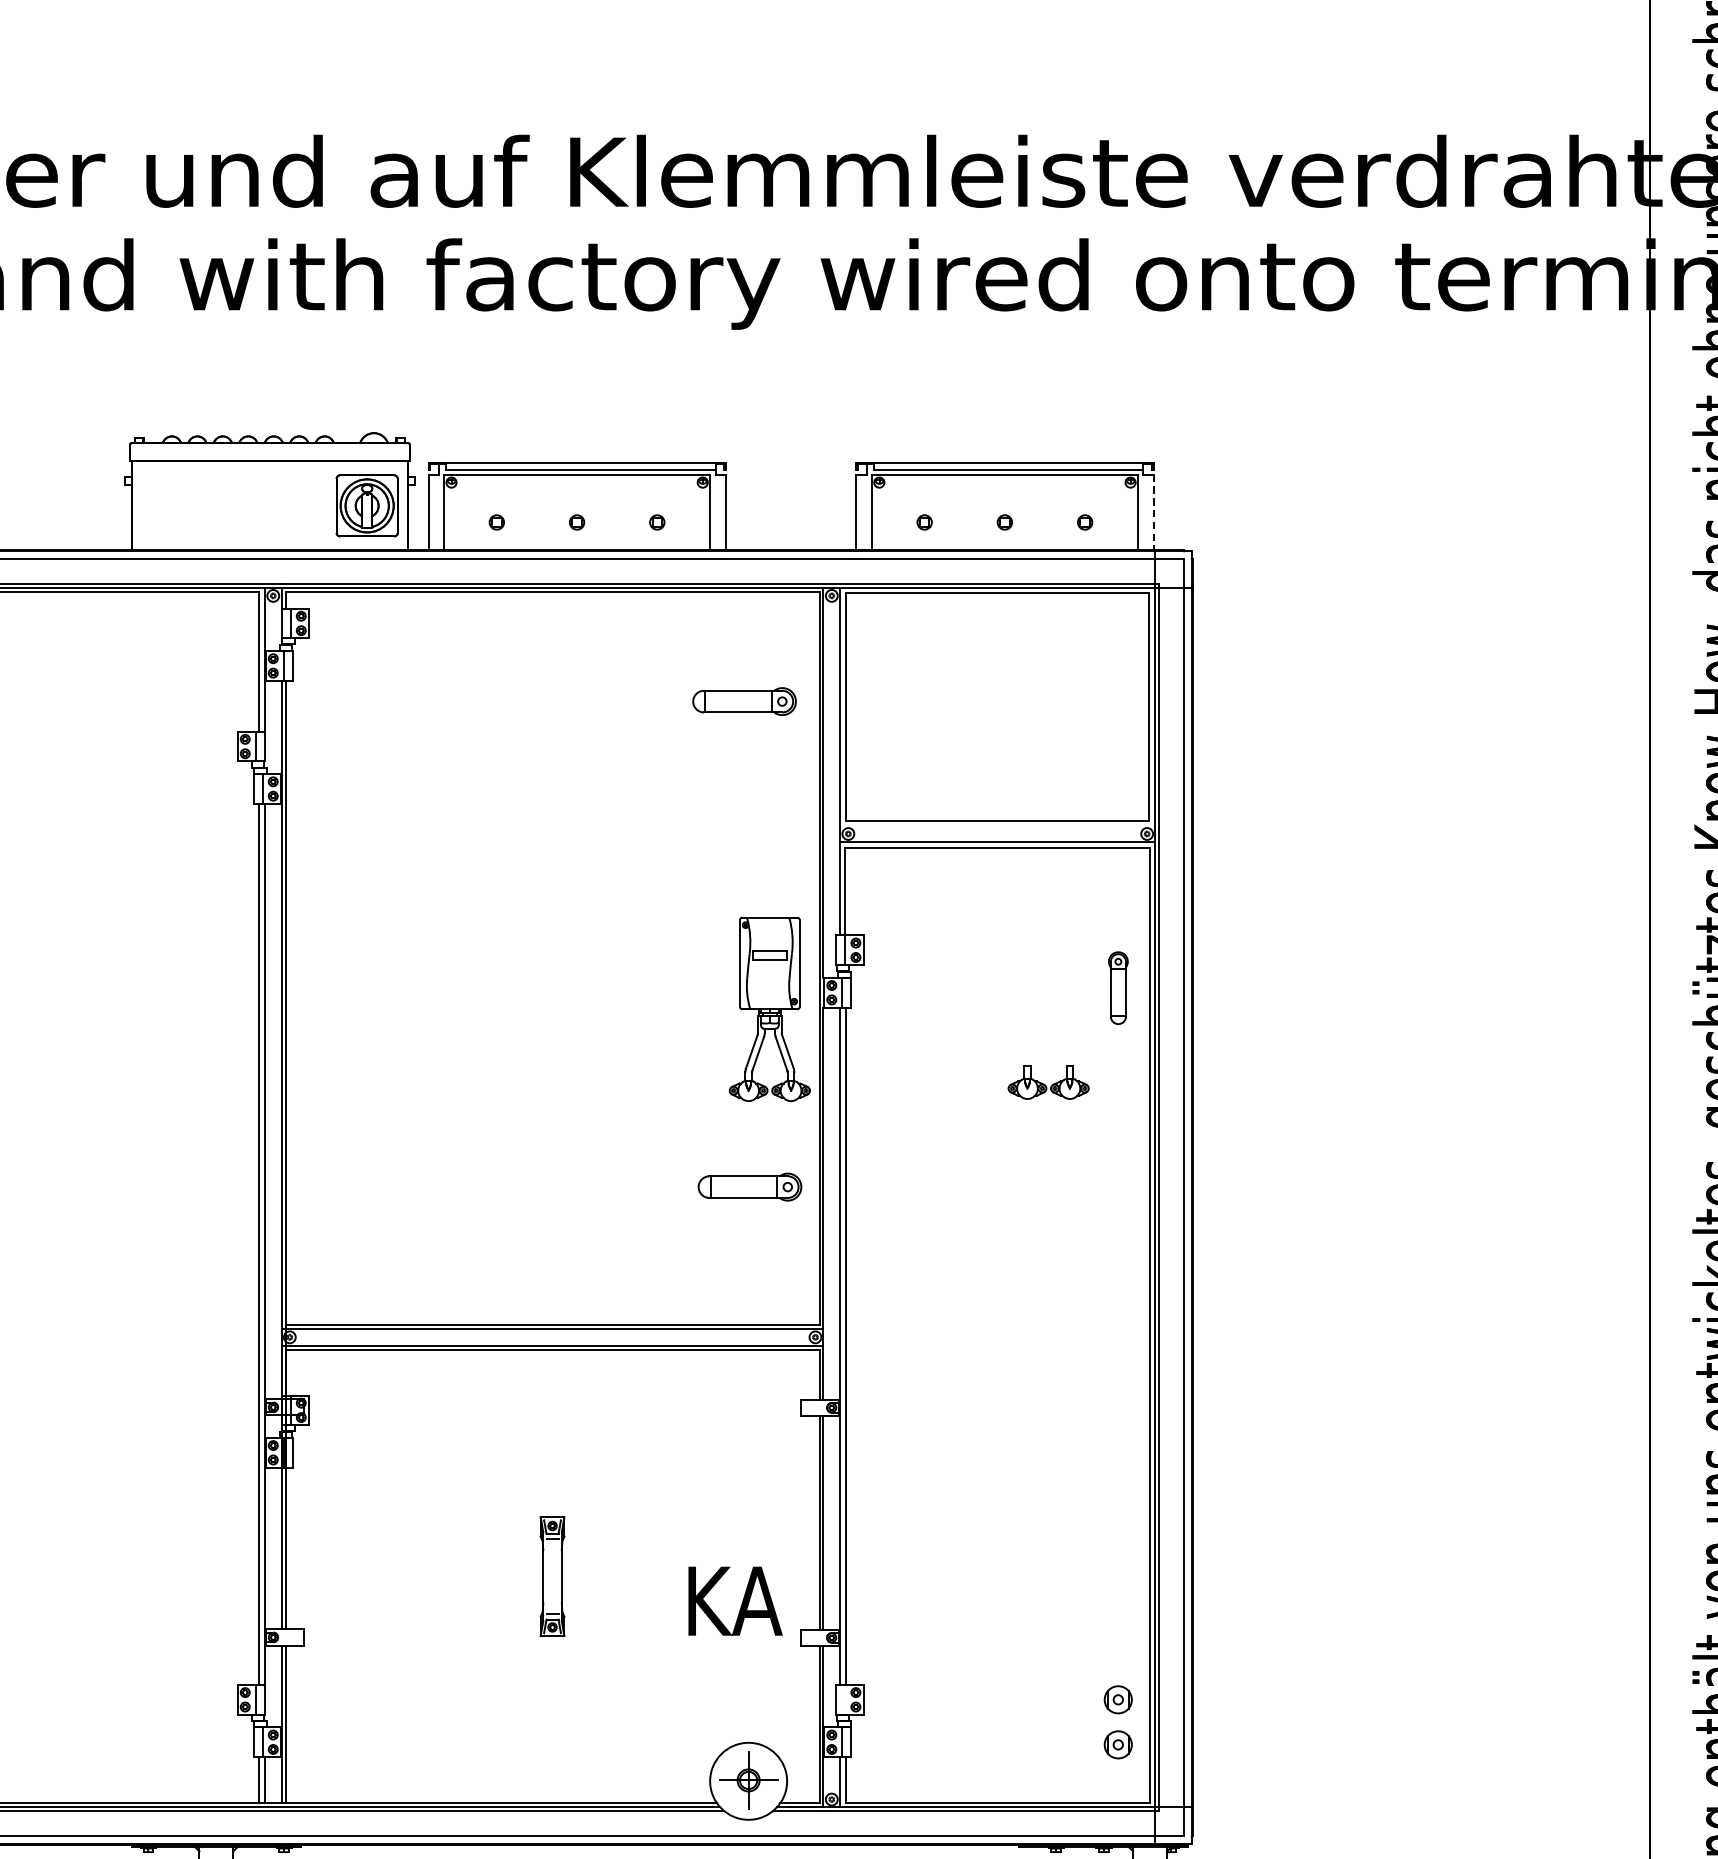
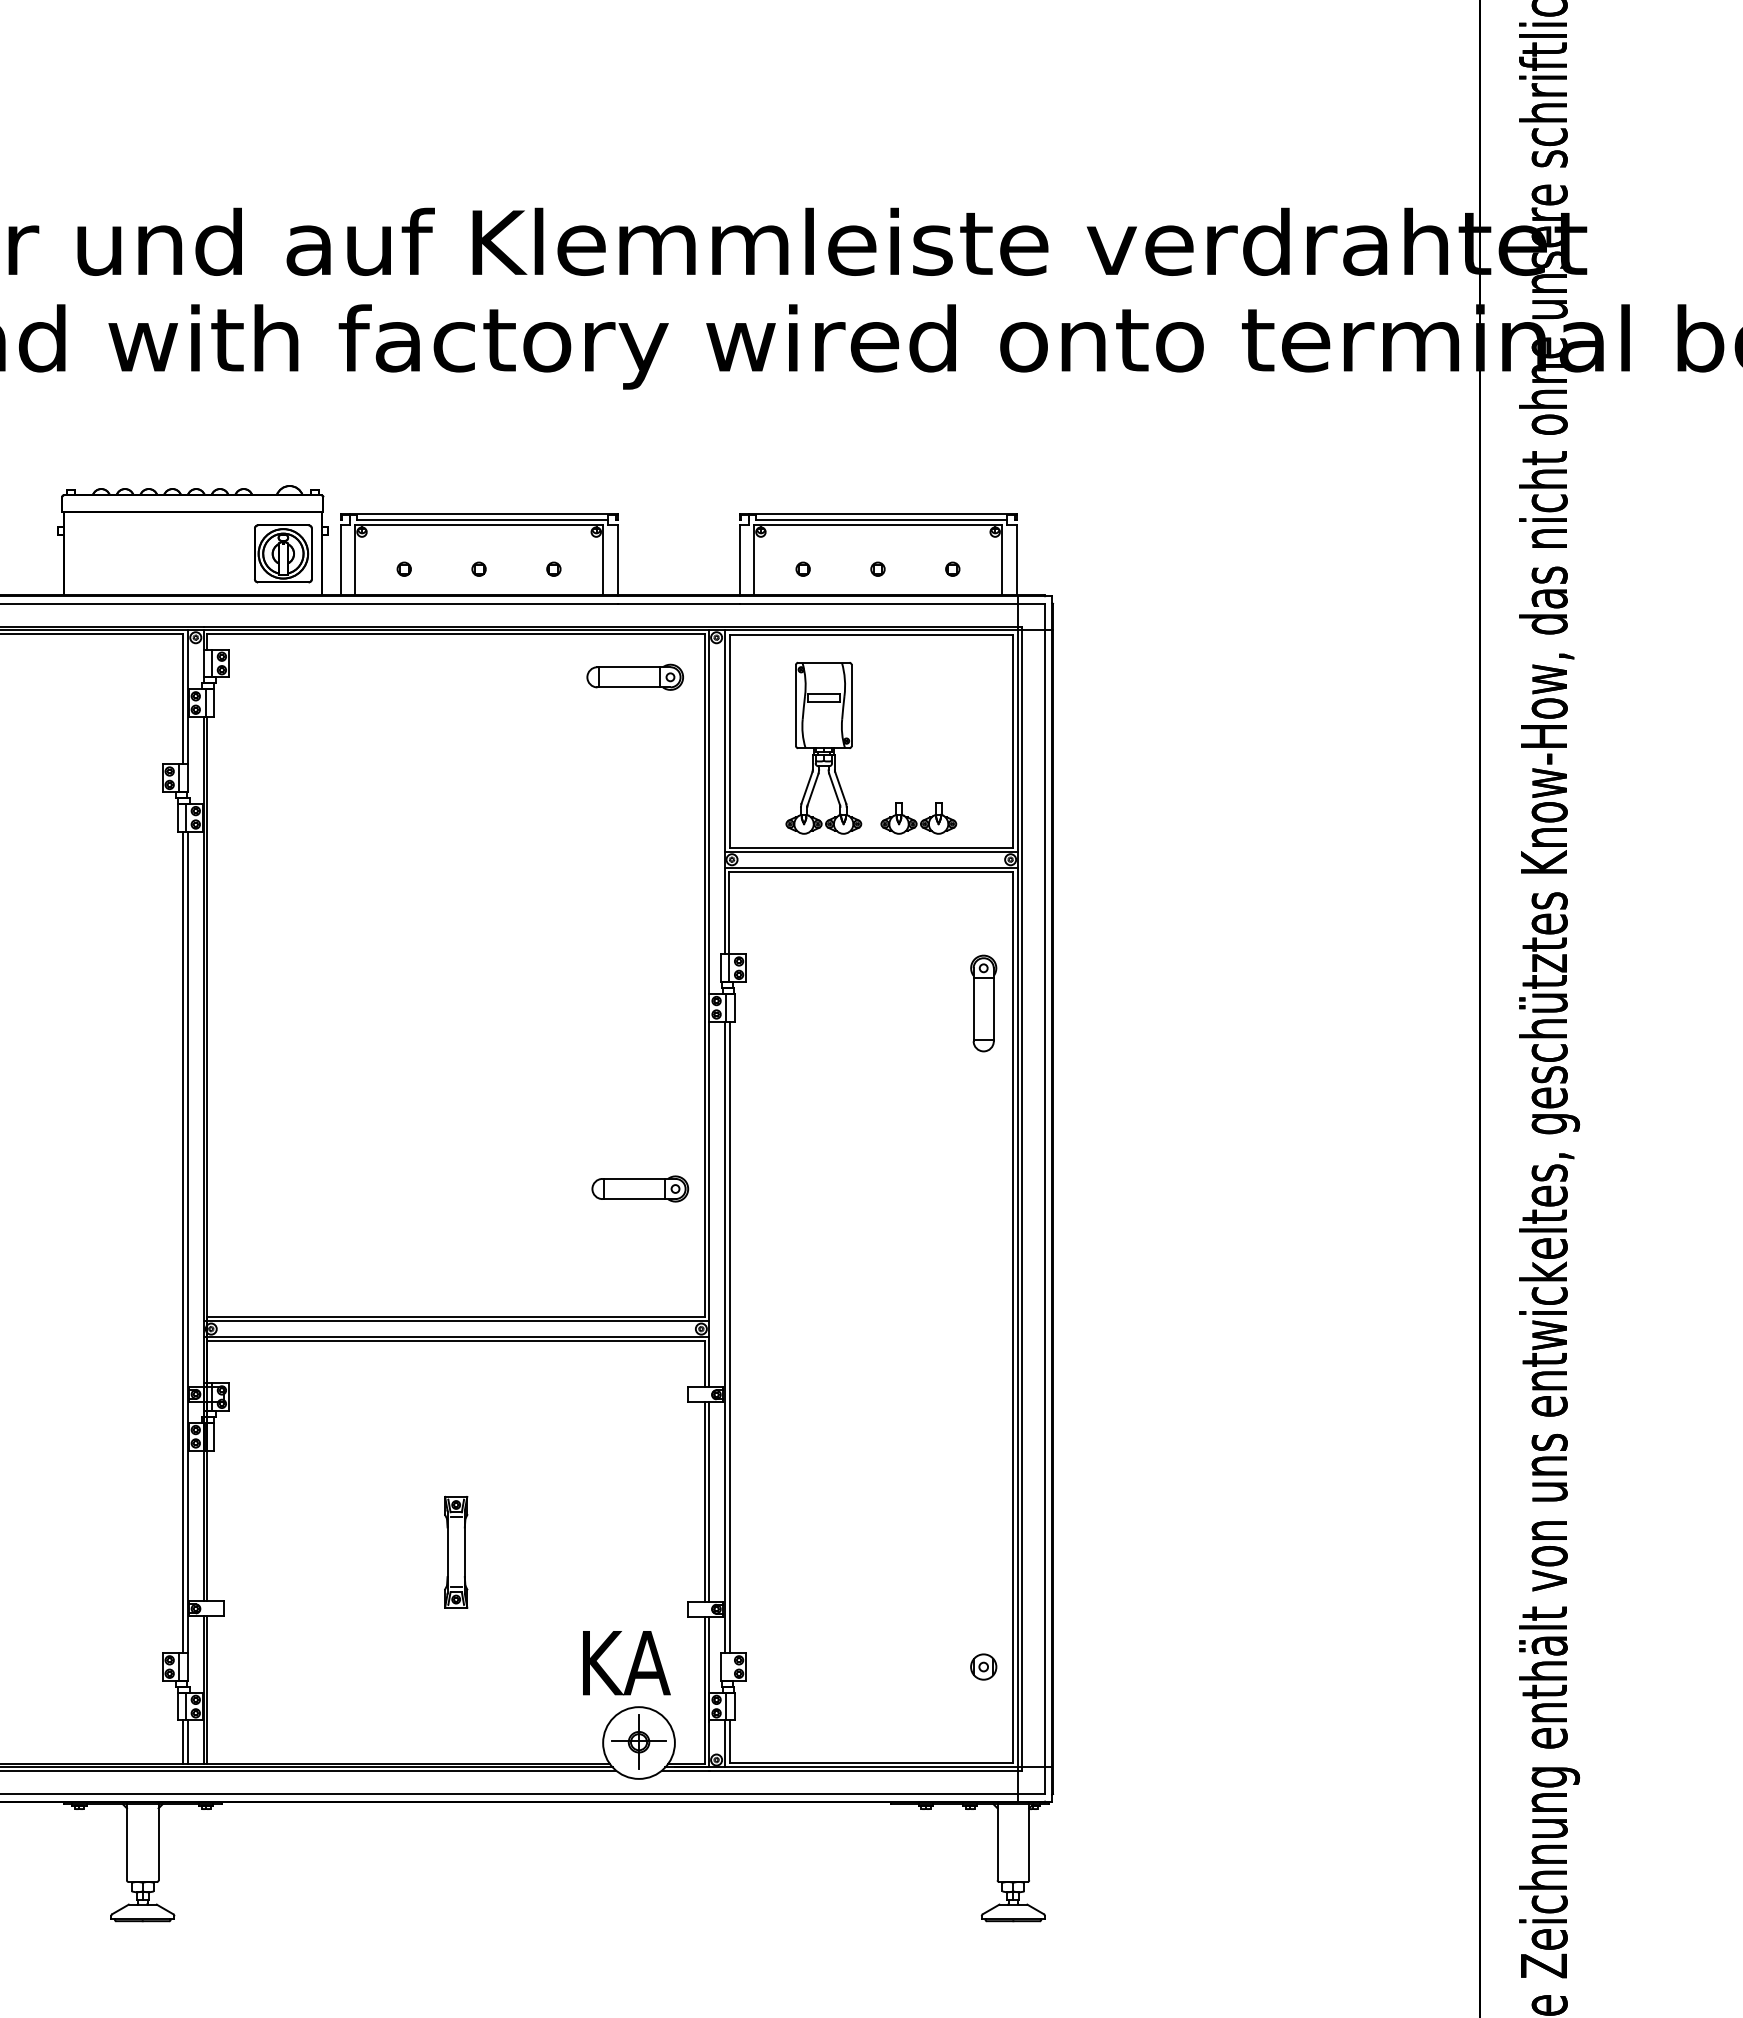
line: (1153, 513) -> (1016, 560), dashed -> solid
part: (743, 700) -> (634, 676), moved
line: (996, 825) -> (870, 851), added
part: (1118, 988) -> (983, 1003), size x1.43
part: (769, 1009) -> (823, 748), moved
part: (1048, 1082) -> (918, 818), moved
text: (735, 1601) -> (626, 1663), moved
part: (1118, 1744) -> (983, 1708), removed

